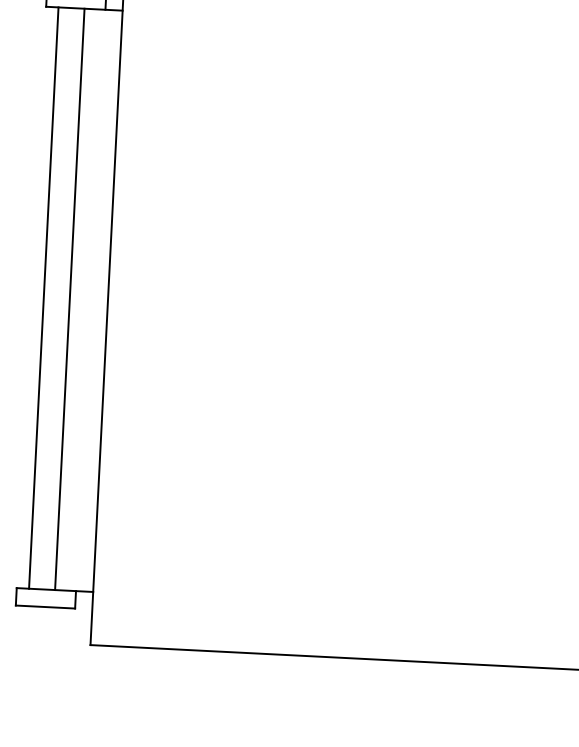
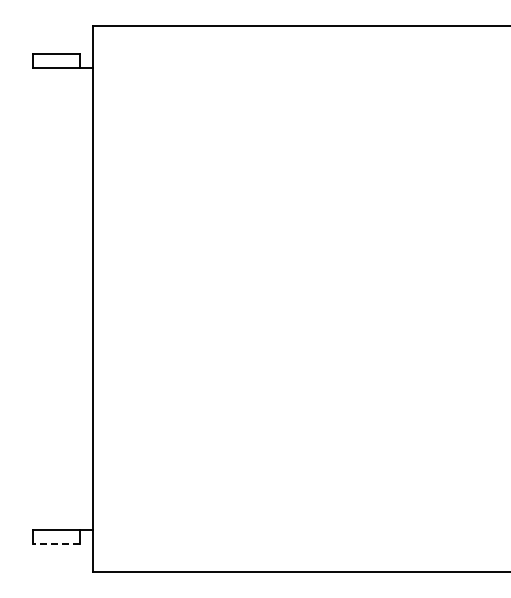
line: (43, 297) -> (42, 298), removed
line: (70, 298) -> (63, 298), removed
line: (45, 607) -> (56, 544), solid -> dashed

